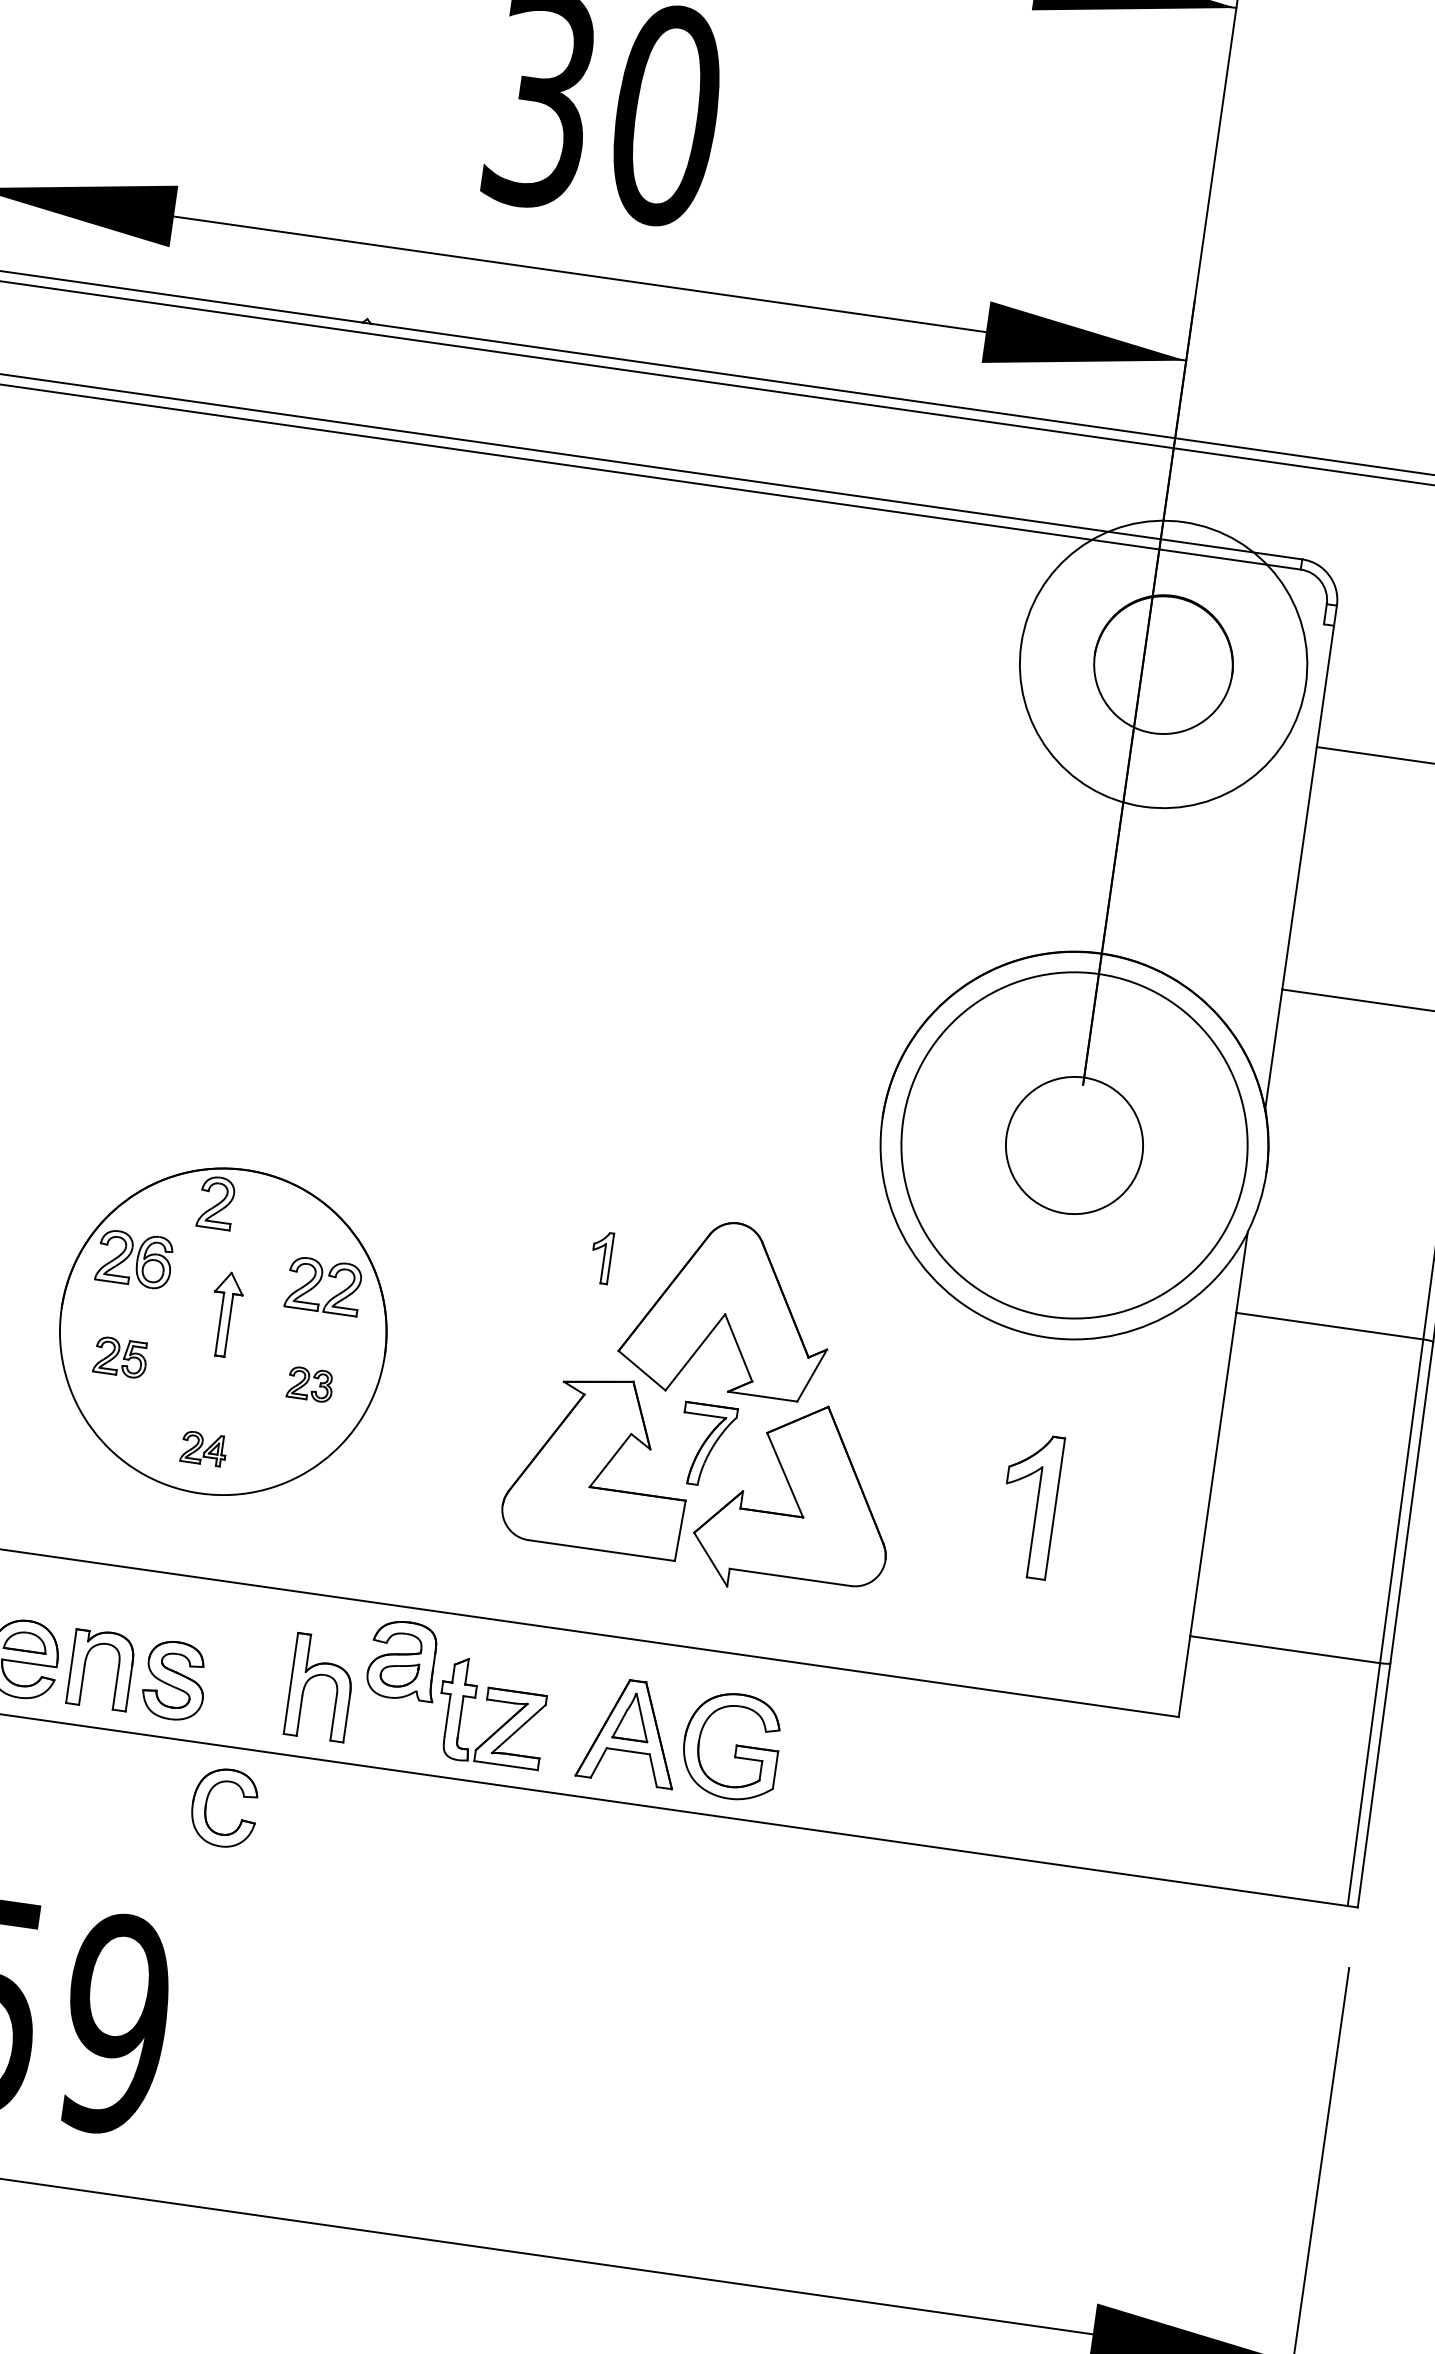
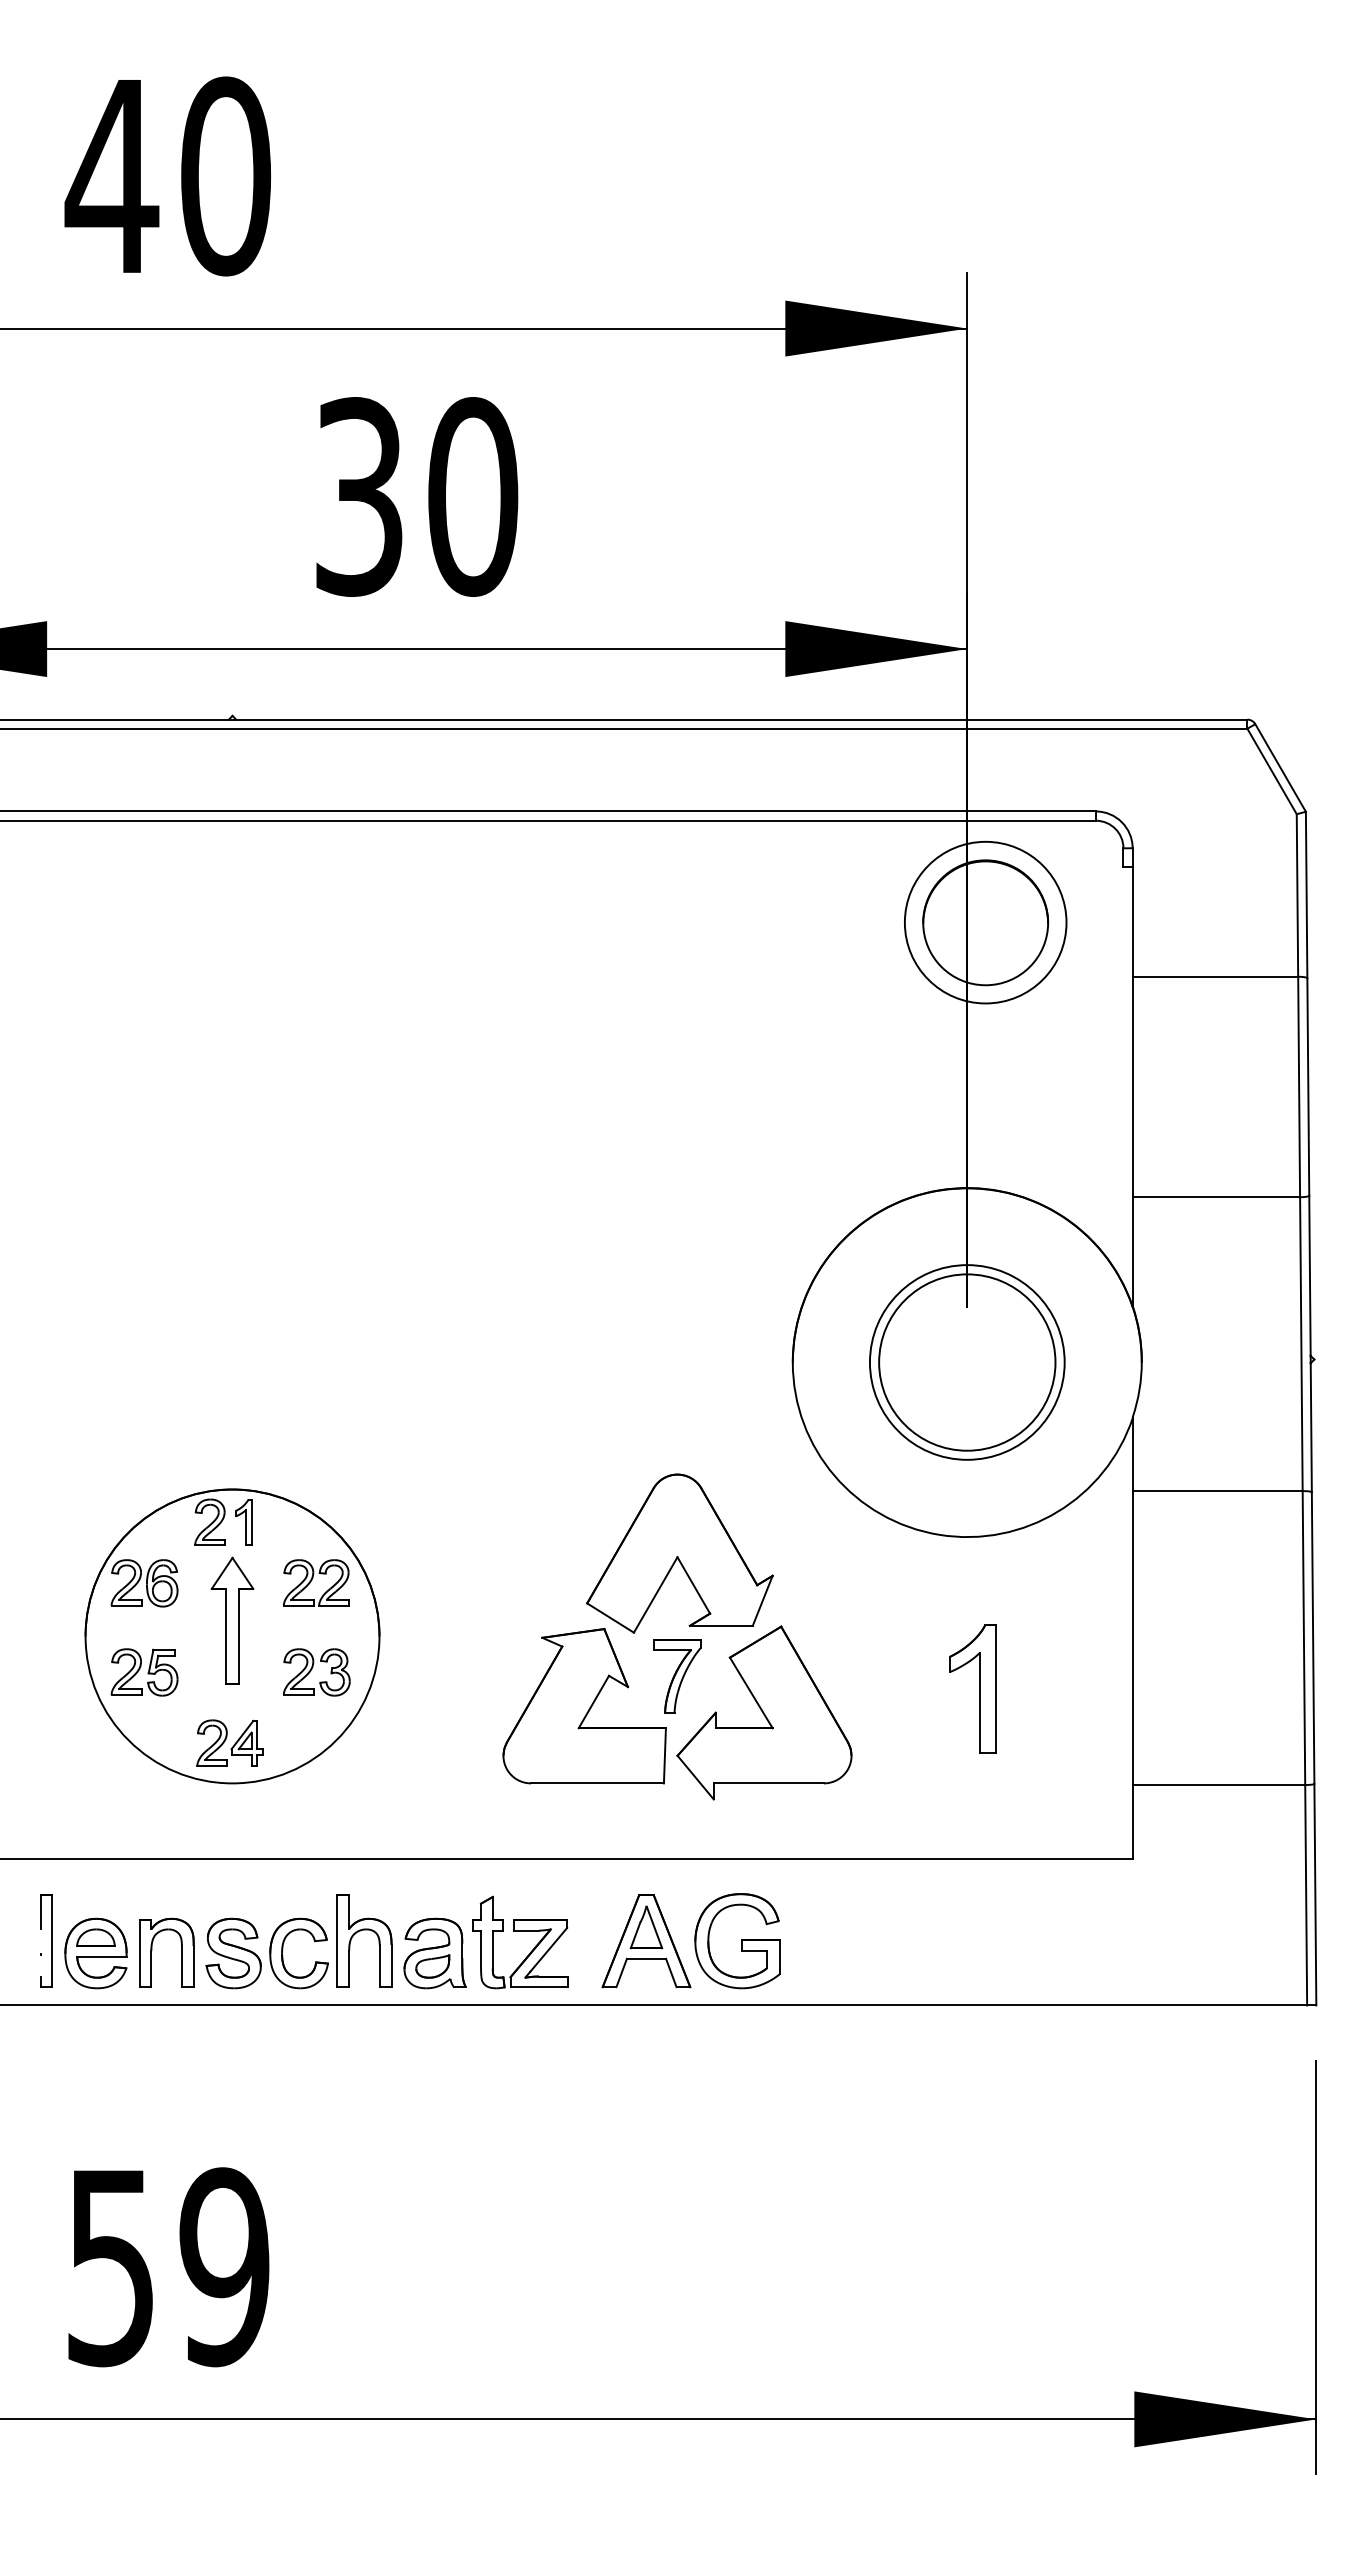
circle: (1163, 664) -> (985, 922), size x0.62
circle: (1073, 1145) -> (966, 1362), size x0.62
circle: (1074, 1145) -> (967, 1362), size x1.43
part: (600, 1257) -> (243, 1522), moved
part: (225, 1314) -> (232, 1620), size x1.67
part: (120, 1357) -> (144, 1672), size x1.43
part: (310, 1384) -> (316, 1672), size x1.67
part: (203, 1447) -> (229, 1742), size x1.67
part: (403, 1660) -> (434, 1953), moved
part: (206, 1808) -> (283, 1956), moved

